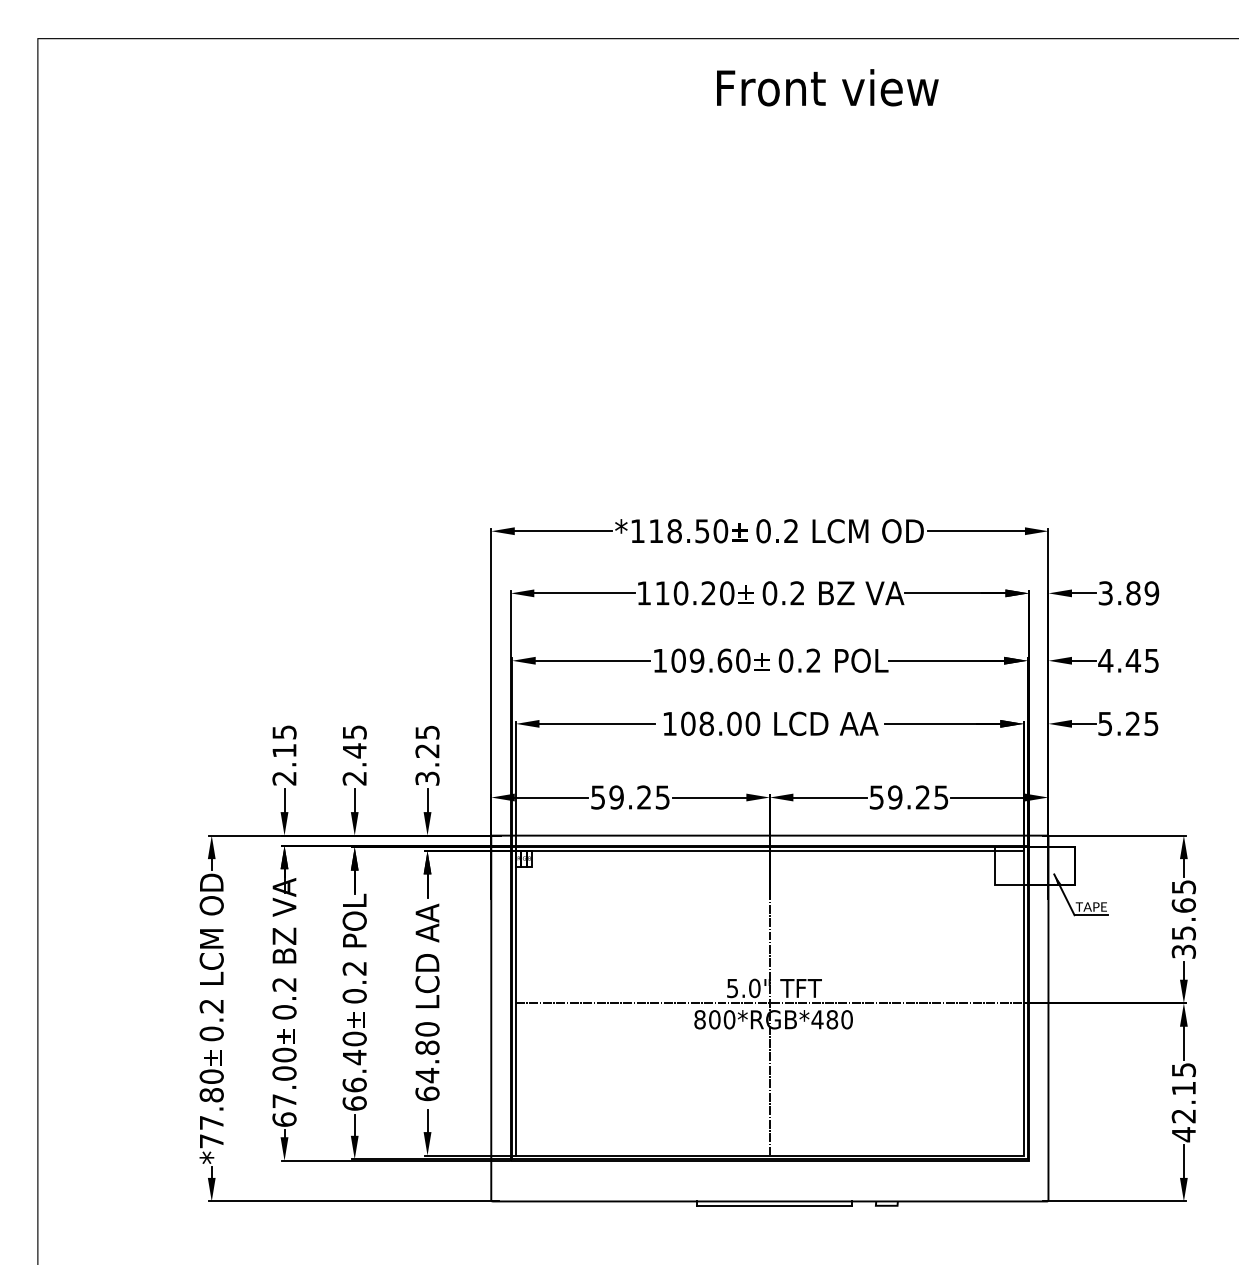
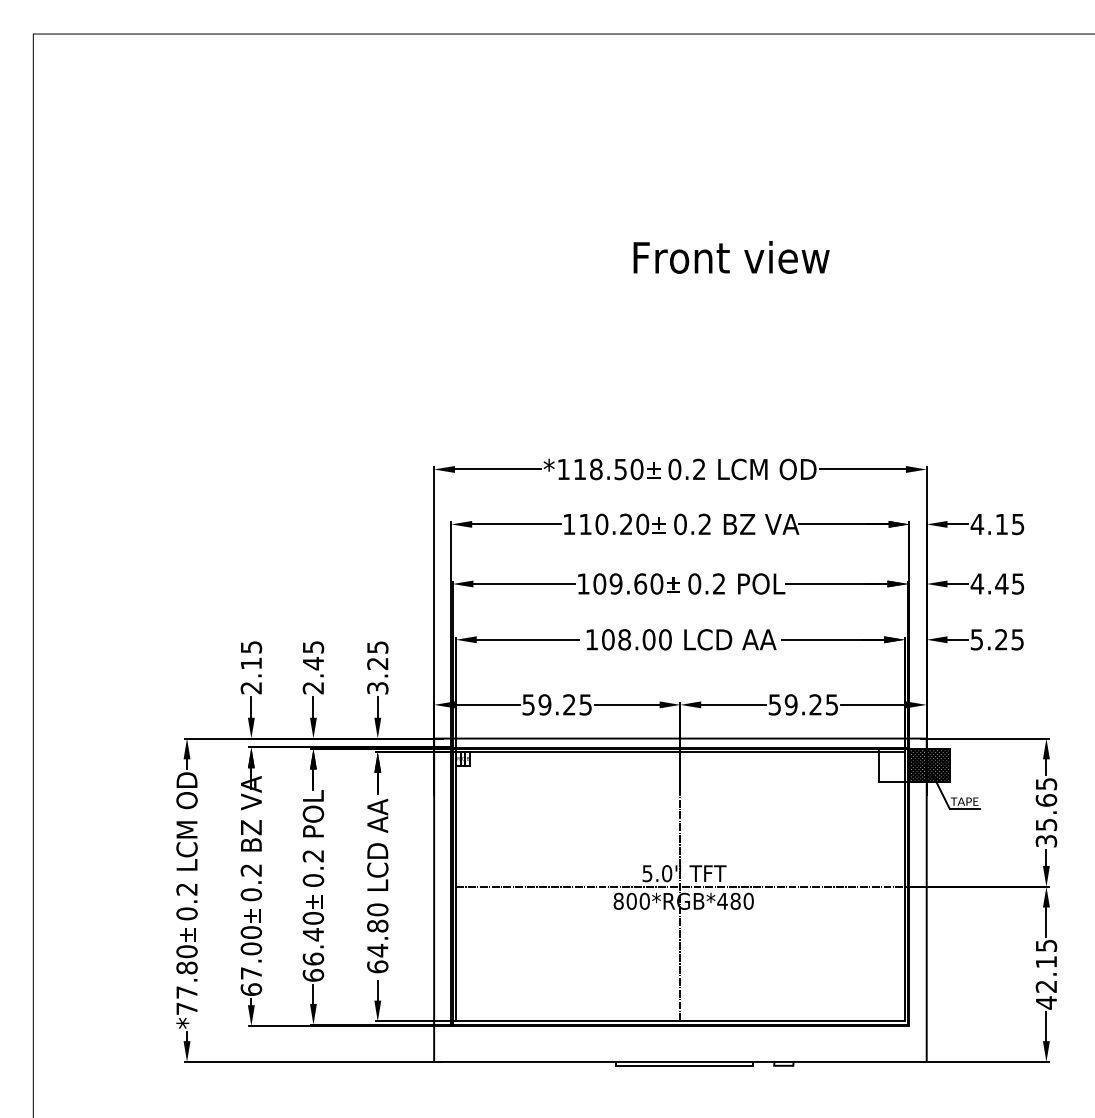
text: (827, 87) -> (731, 257), moved
text: (1128, 593) -> (997, 524), 3.89 -> 4.15
hatch: (1050, 866) -> (928, 765), added

